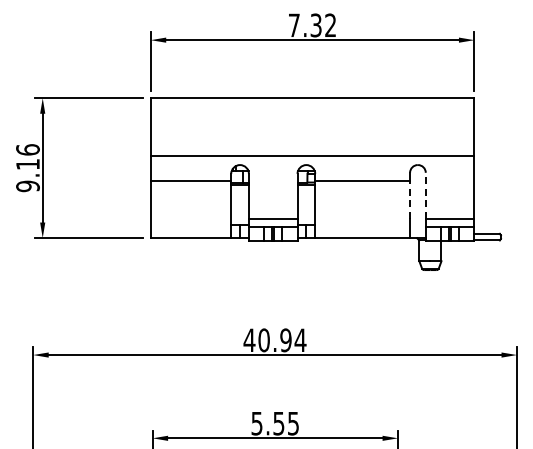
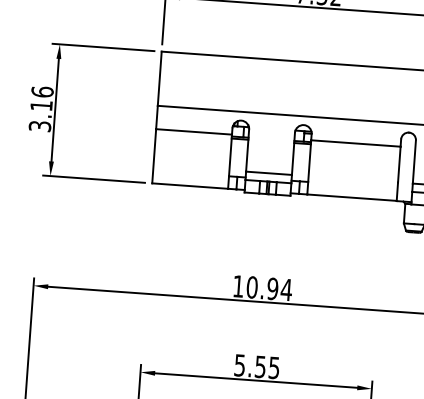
text: (27, 186) -> (39, 126), 9.16 -> 3.16
line: (425, 195) -> (414, 161), dashed -> solid
line: (410, 199) -> (399, 164), dashed -> solid
text: (249, 339) -> (238, 285), 40.94 -> 10.94

